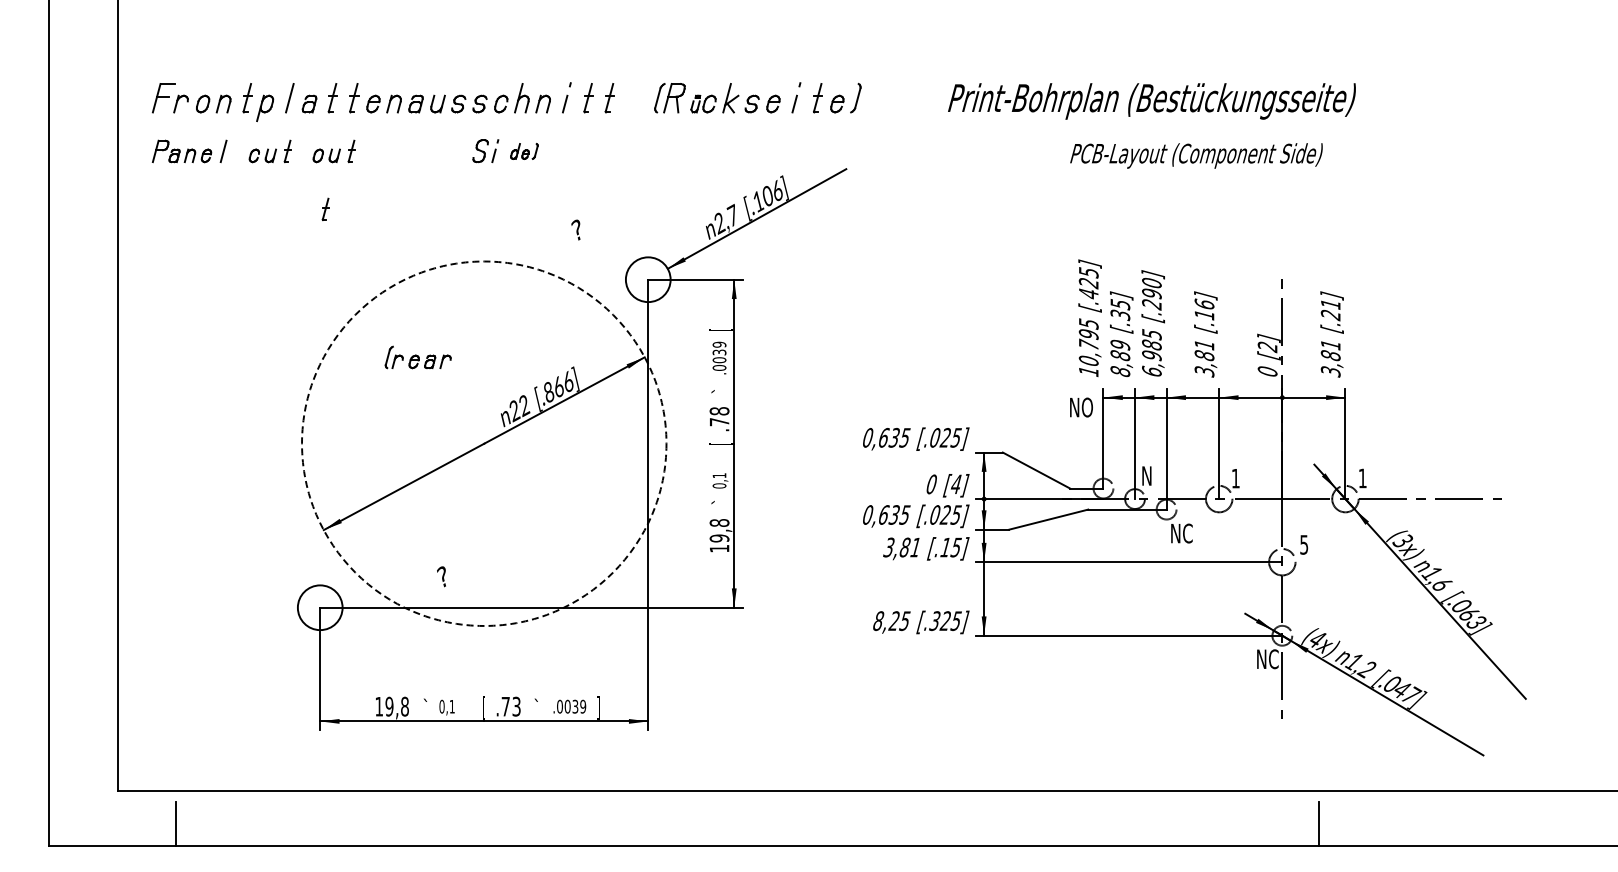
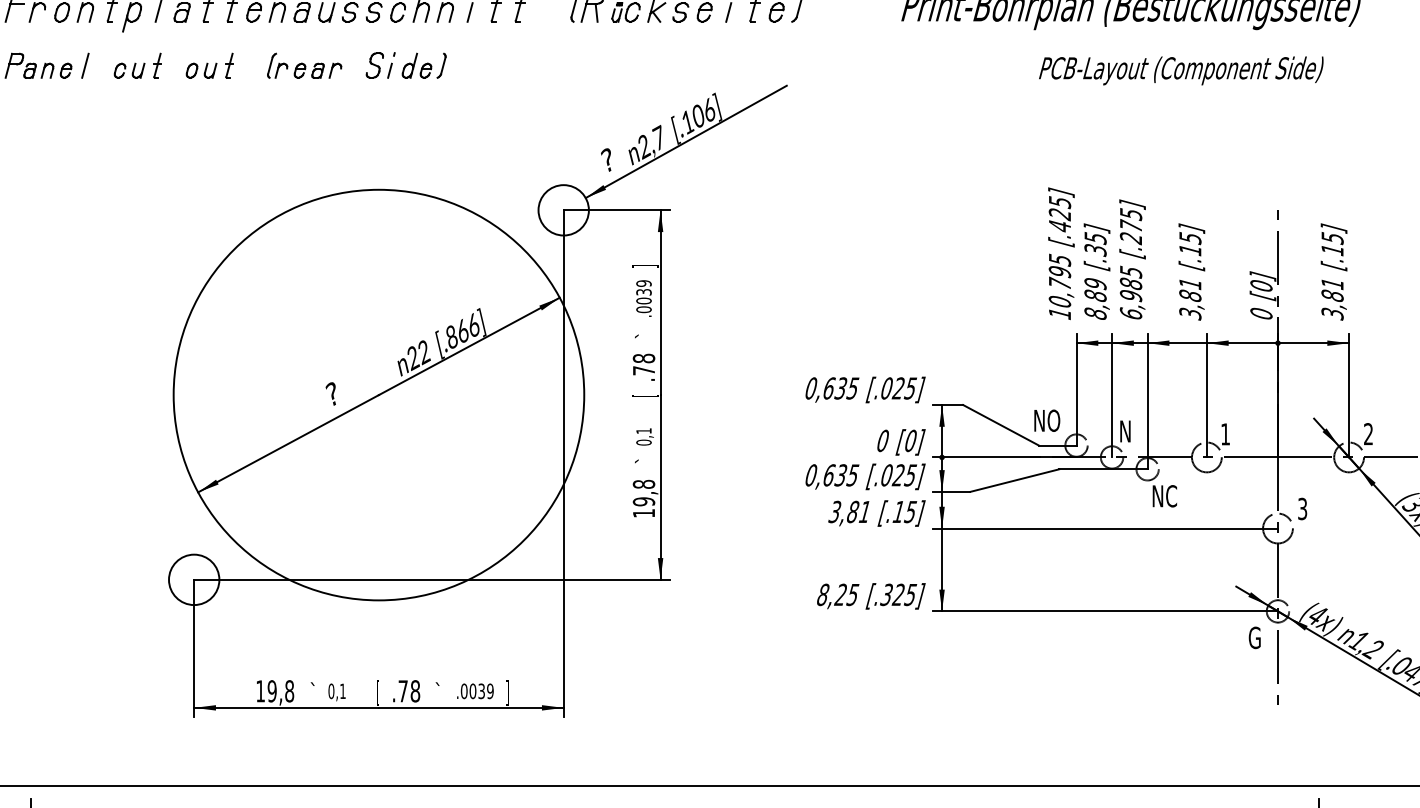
part: (524, 151) -> (424, 65), size x1.43
part: (325, 209) -> (200, 131), removed
text: (575, 229) -> (605, 159), moved
text: (1151, 288) -> (1130, 220), [.290] -> [.275]
text: (1204, 304) -> (1190, 238), [.16] -> [.15]
text: (1330, 309) -> (1332, 243), [.21] -> [.15]
text: (720, 329) -> (645, 266), [ -> ]
text: (1267, 347) -> (1261, 286), [2] -> [0]
part: (417, 357) -> (303, 65), moved
text: (1081, 407) -> (1047, 420), moved
circle: (484, 443) -> (379, 394), dashed -> solid
text: (1362, 477) -> (1368, 433), 1 -> 2
text: (955, 484) -> (909, 441), [4] -> [0]
text: (1304, 543) -> (1302, 507), 5 -> 3
text: (441, 576) -> (330, 393), moved
text: (1267, 659) -> (1261, 638), NC -> G
text: (516, 706) -> (415, 691), .73 -> .78

